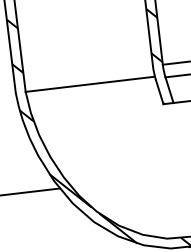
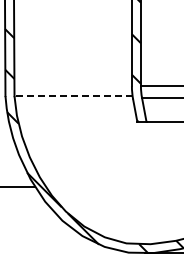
line: (90, 84) -> (73, 96), solid -> dashed

